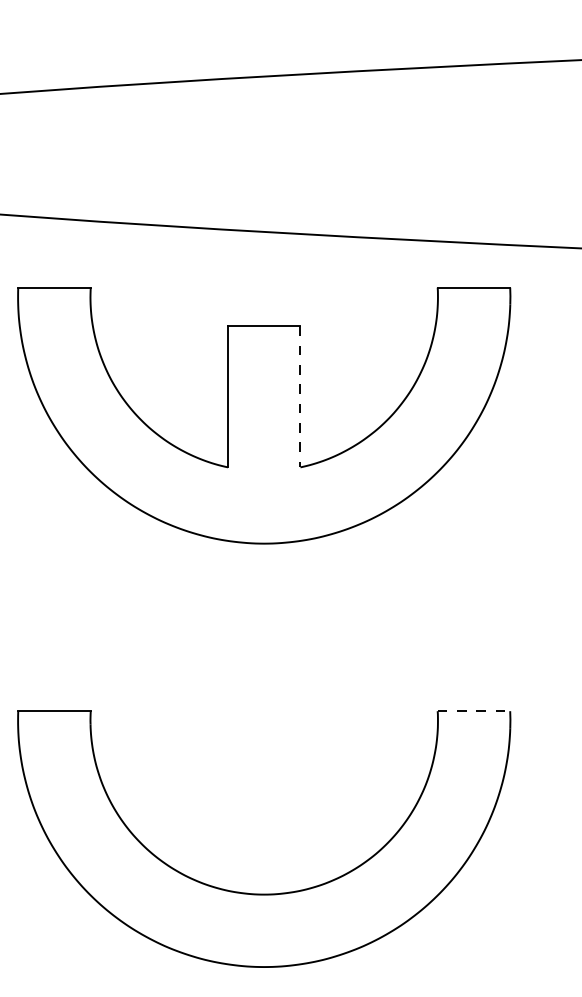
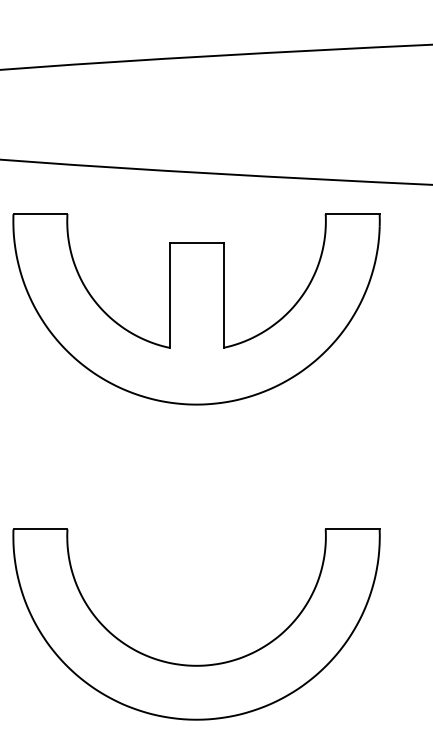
line: (300, 397) -> (223, 295), dashed -> solid
line: (473, 711) -> (352, 529), dashed -> solid

